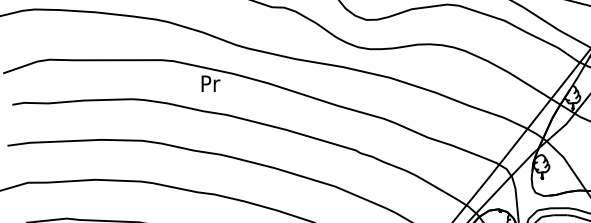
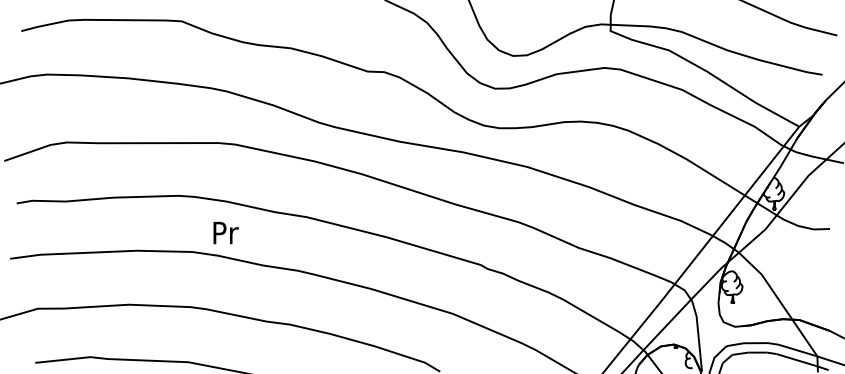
text: (210, 84) -> (225, 233), moved

